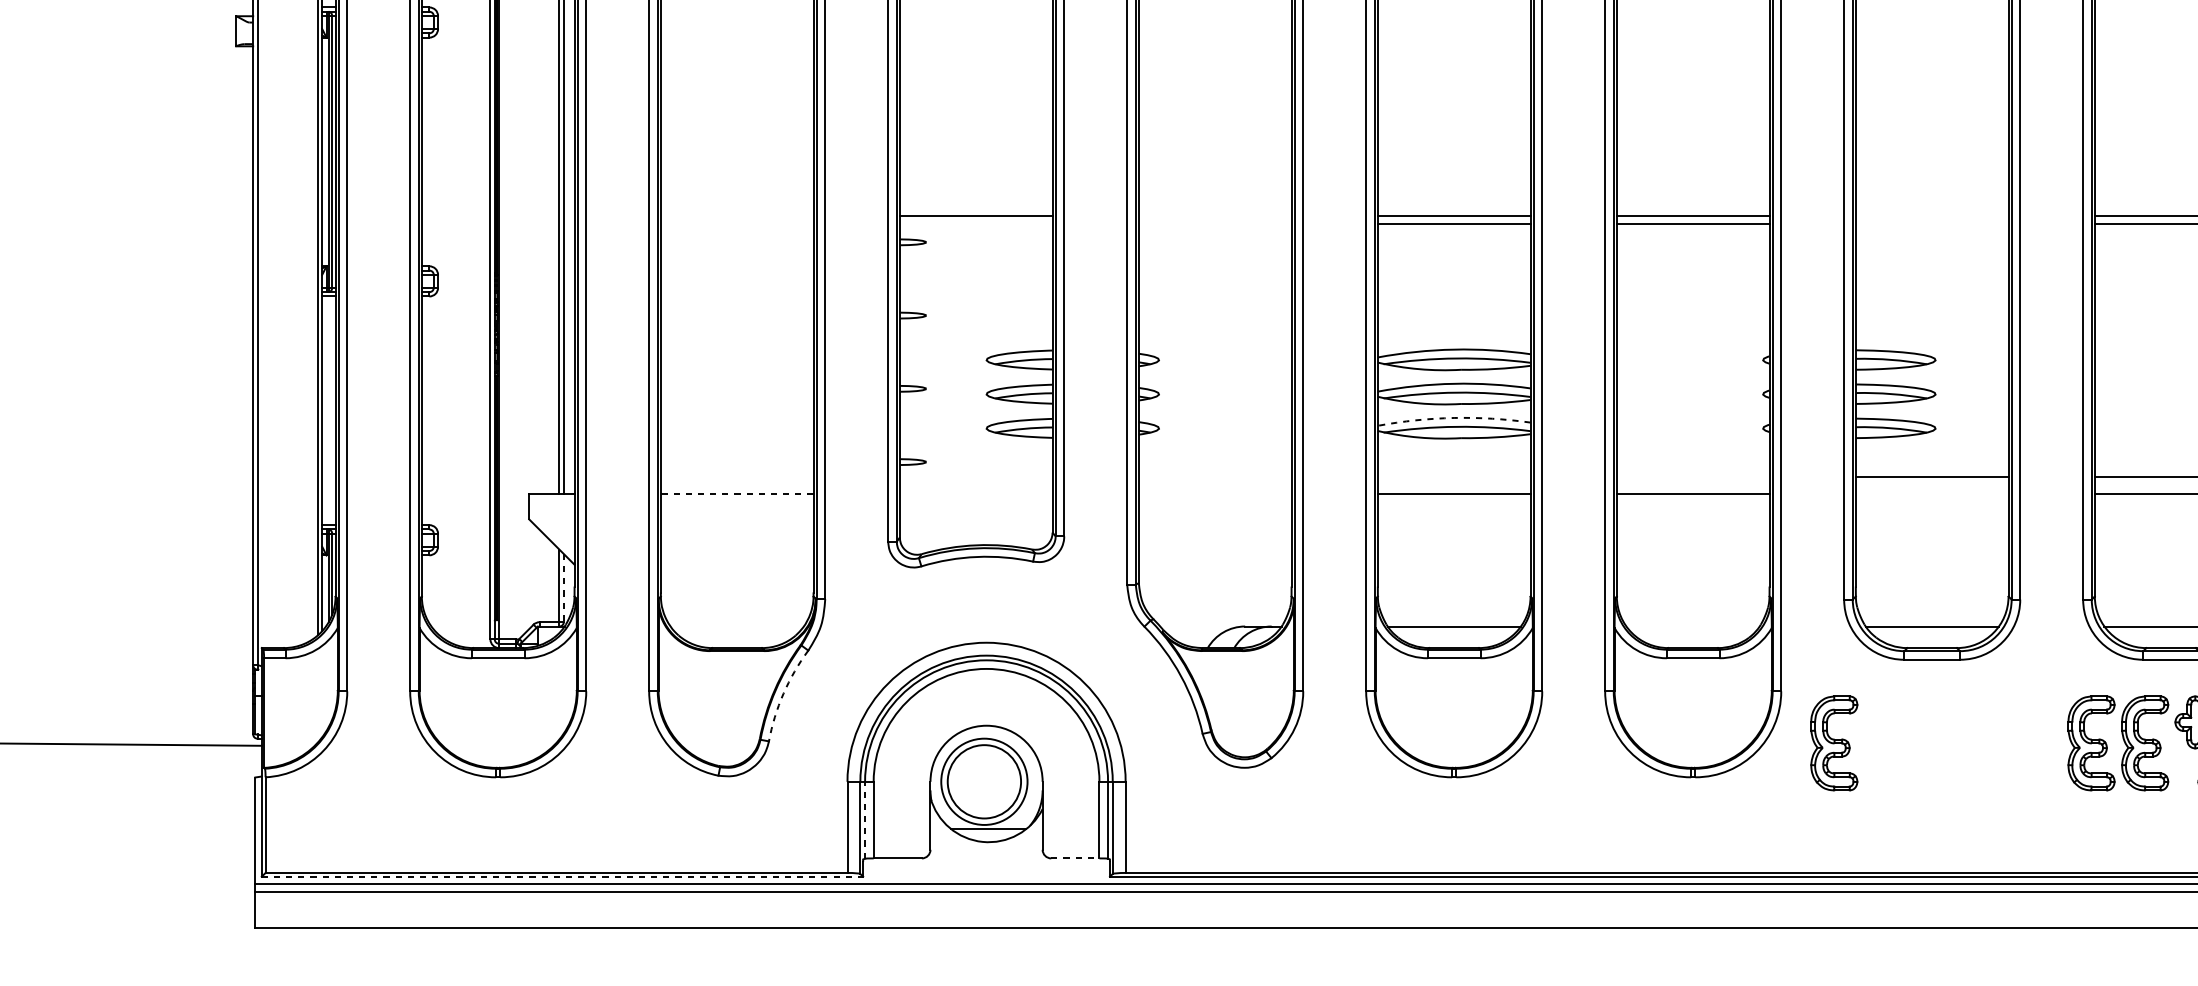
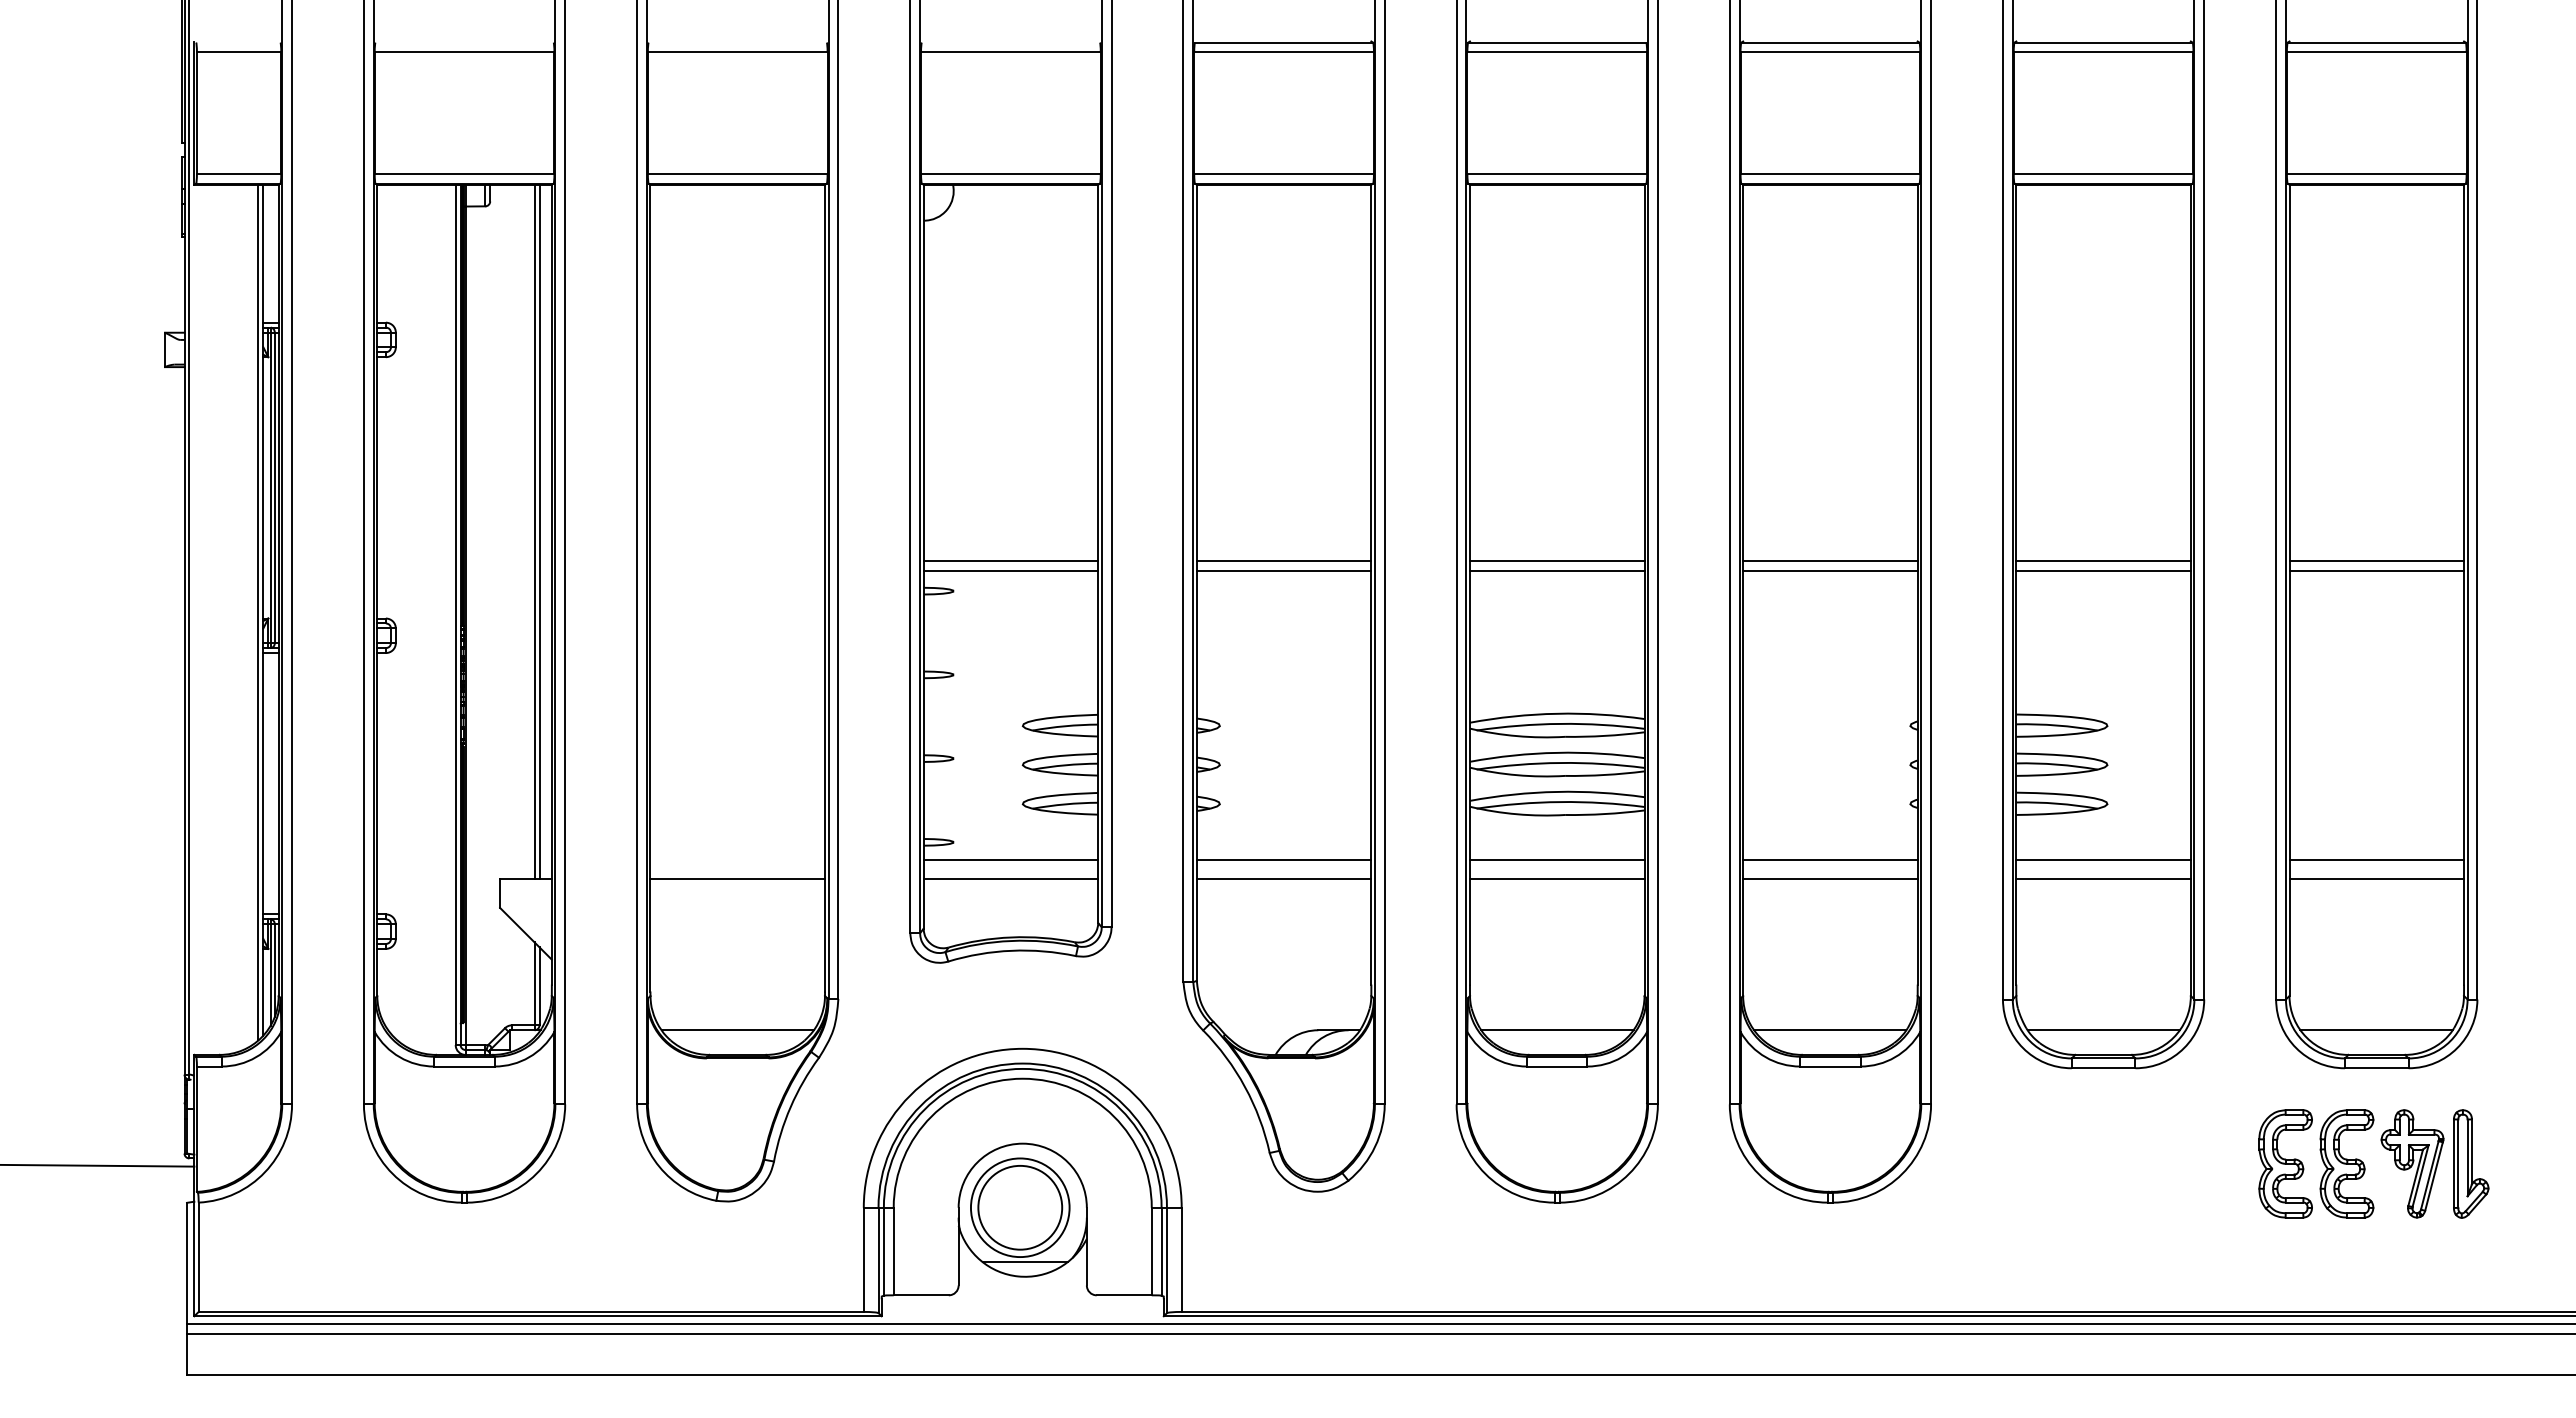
line: (1214, 215) -> (1283, 560), added
line: (1932, 215) -> (2103, 560), added
line: (975, 224) -> (1010, 570), added
line: (1214, 224) -> (1283, 570), added
line: (1932, 224) -> (2103, 570), added
arc: (1454, 417) -> (1557, 791), dashed -> solid
line: (975, 477) -> (1010, 859), added
line: (1214, 477) -> (1283, 859), added
line: (1453, 477) -> (1556, 859), added
line: (1693, 477) -> (1830, 859), added
line: (737, 494) -> (737, 879), dashed -> solid
line: (975, 494) -> (1010, 879), added
line: (1214, 494) -> (1283, 879), added
line: (1932, 494) -> (2103, 879), added
line: (563, 588) -> (539, 986), dashed -> solid
line: (737, 626) -> (737, 1030), added
line: (1693, 626) -> (1830, 1030), added
arc: (783, 694) -> (790, 1107), dashed -> solid
part: (1834, 743) -> (1991, 1163), removed
line: (864, 820) -> (883, 1251), dashed -> solid
line: (1075, 858) -> (1124, 1295), dashed -> solid
line: (562, 876) -> (538, 1316), dashed -> solid

